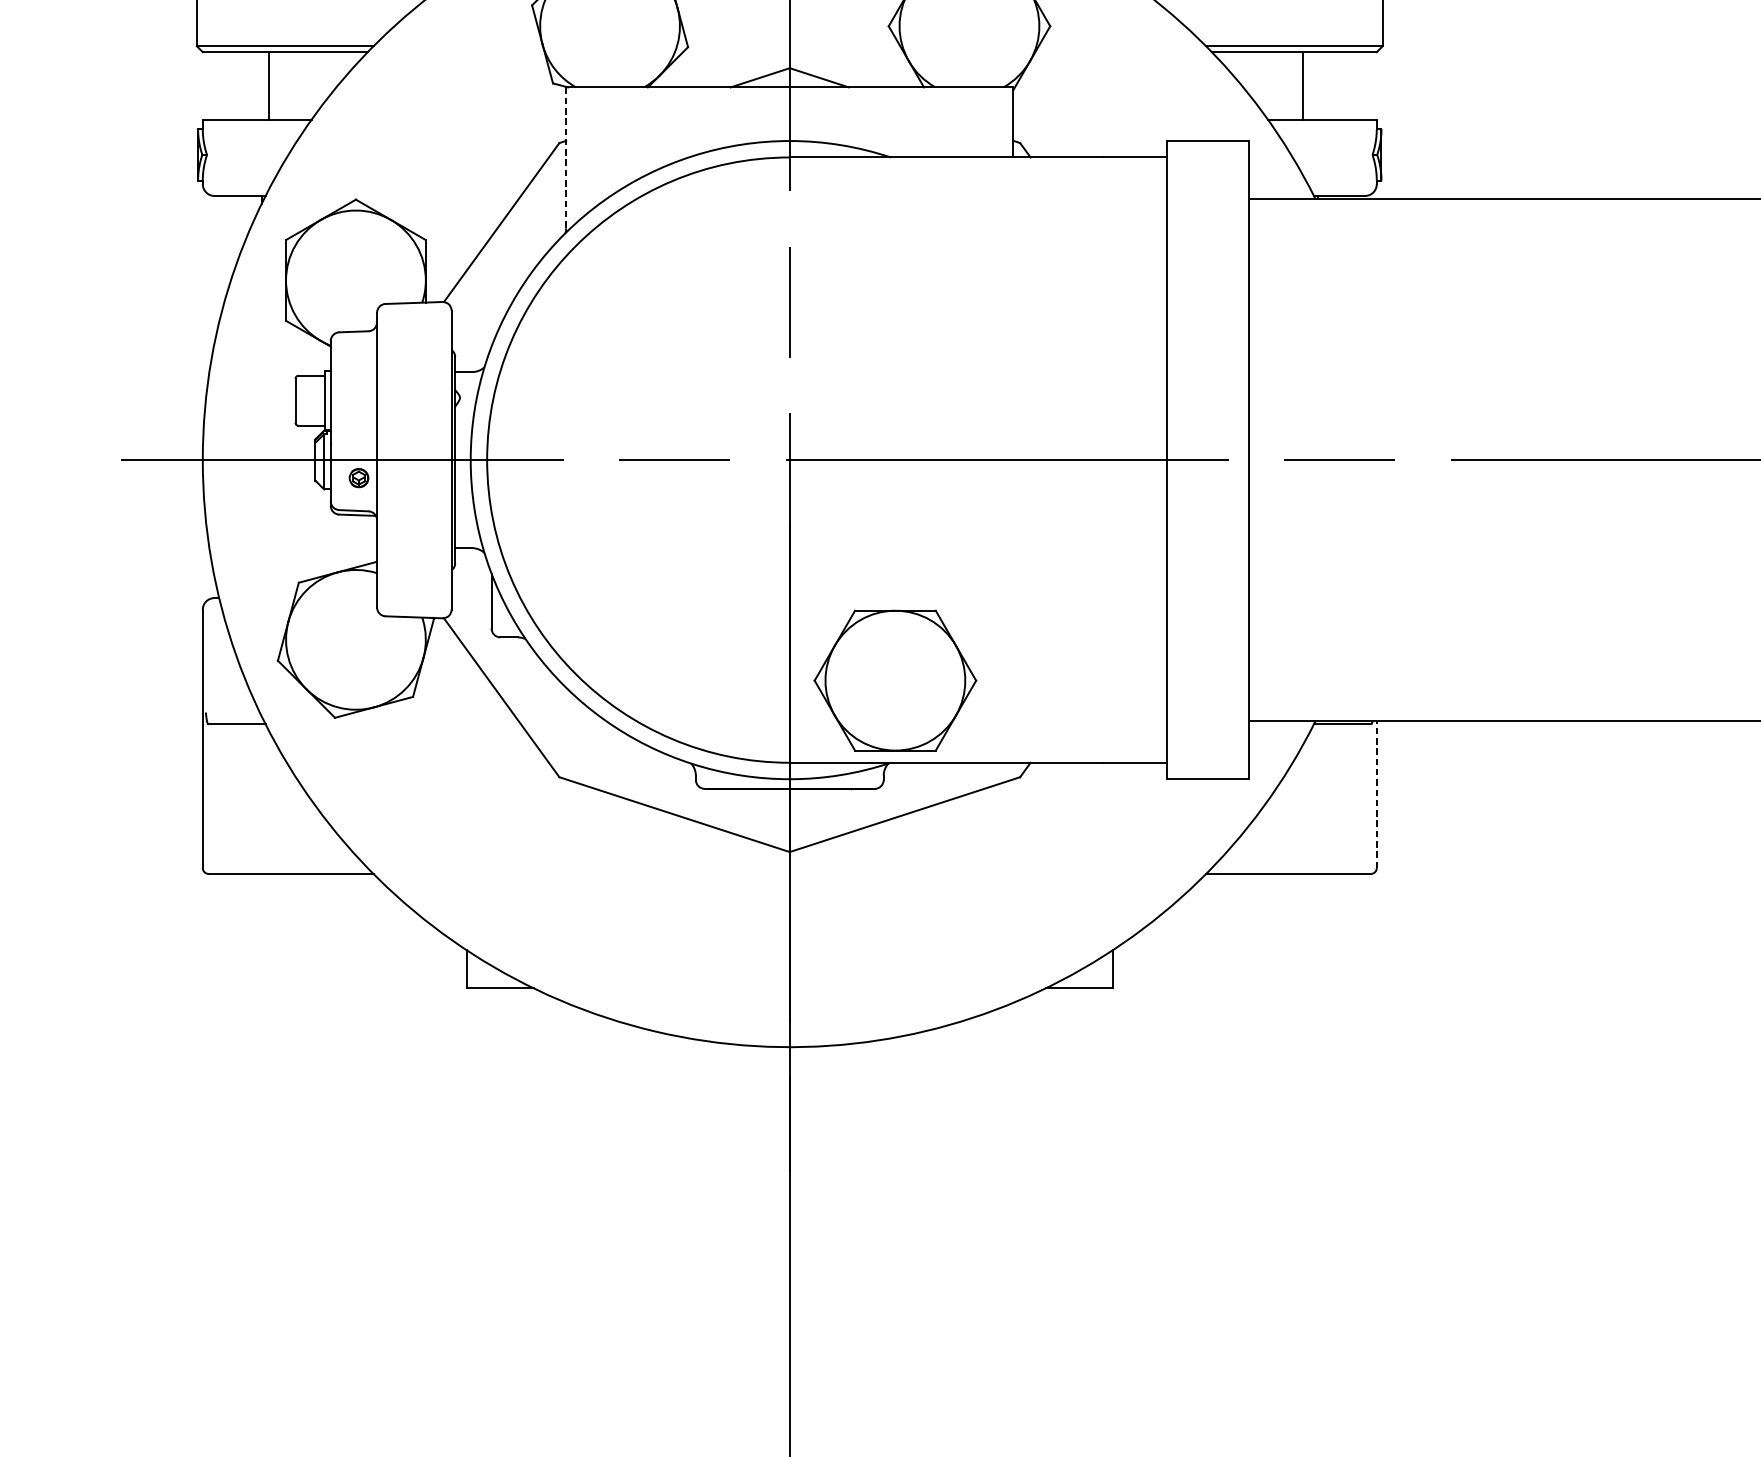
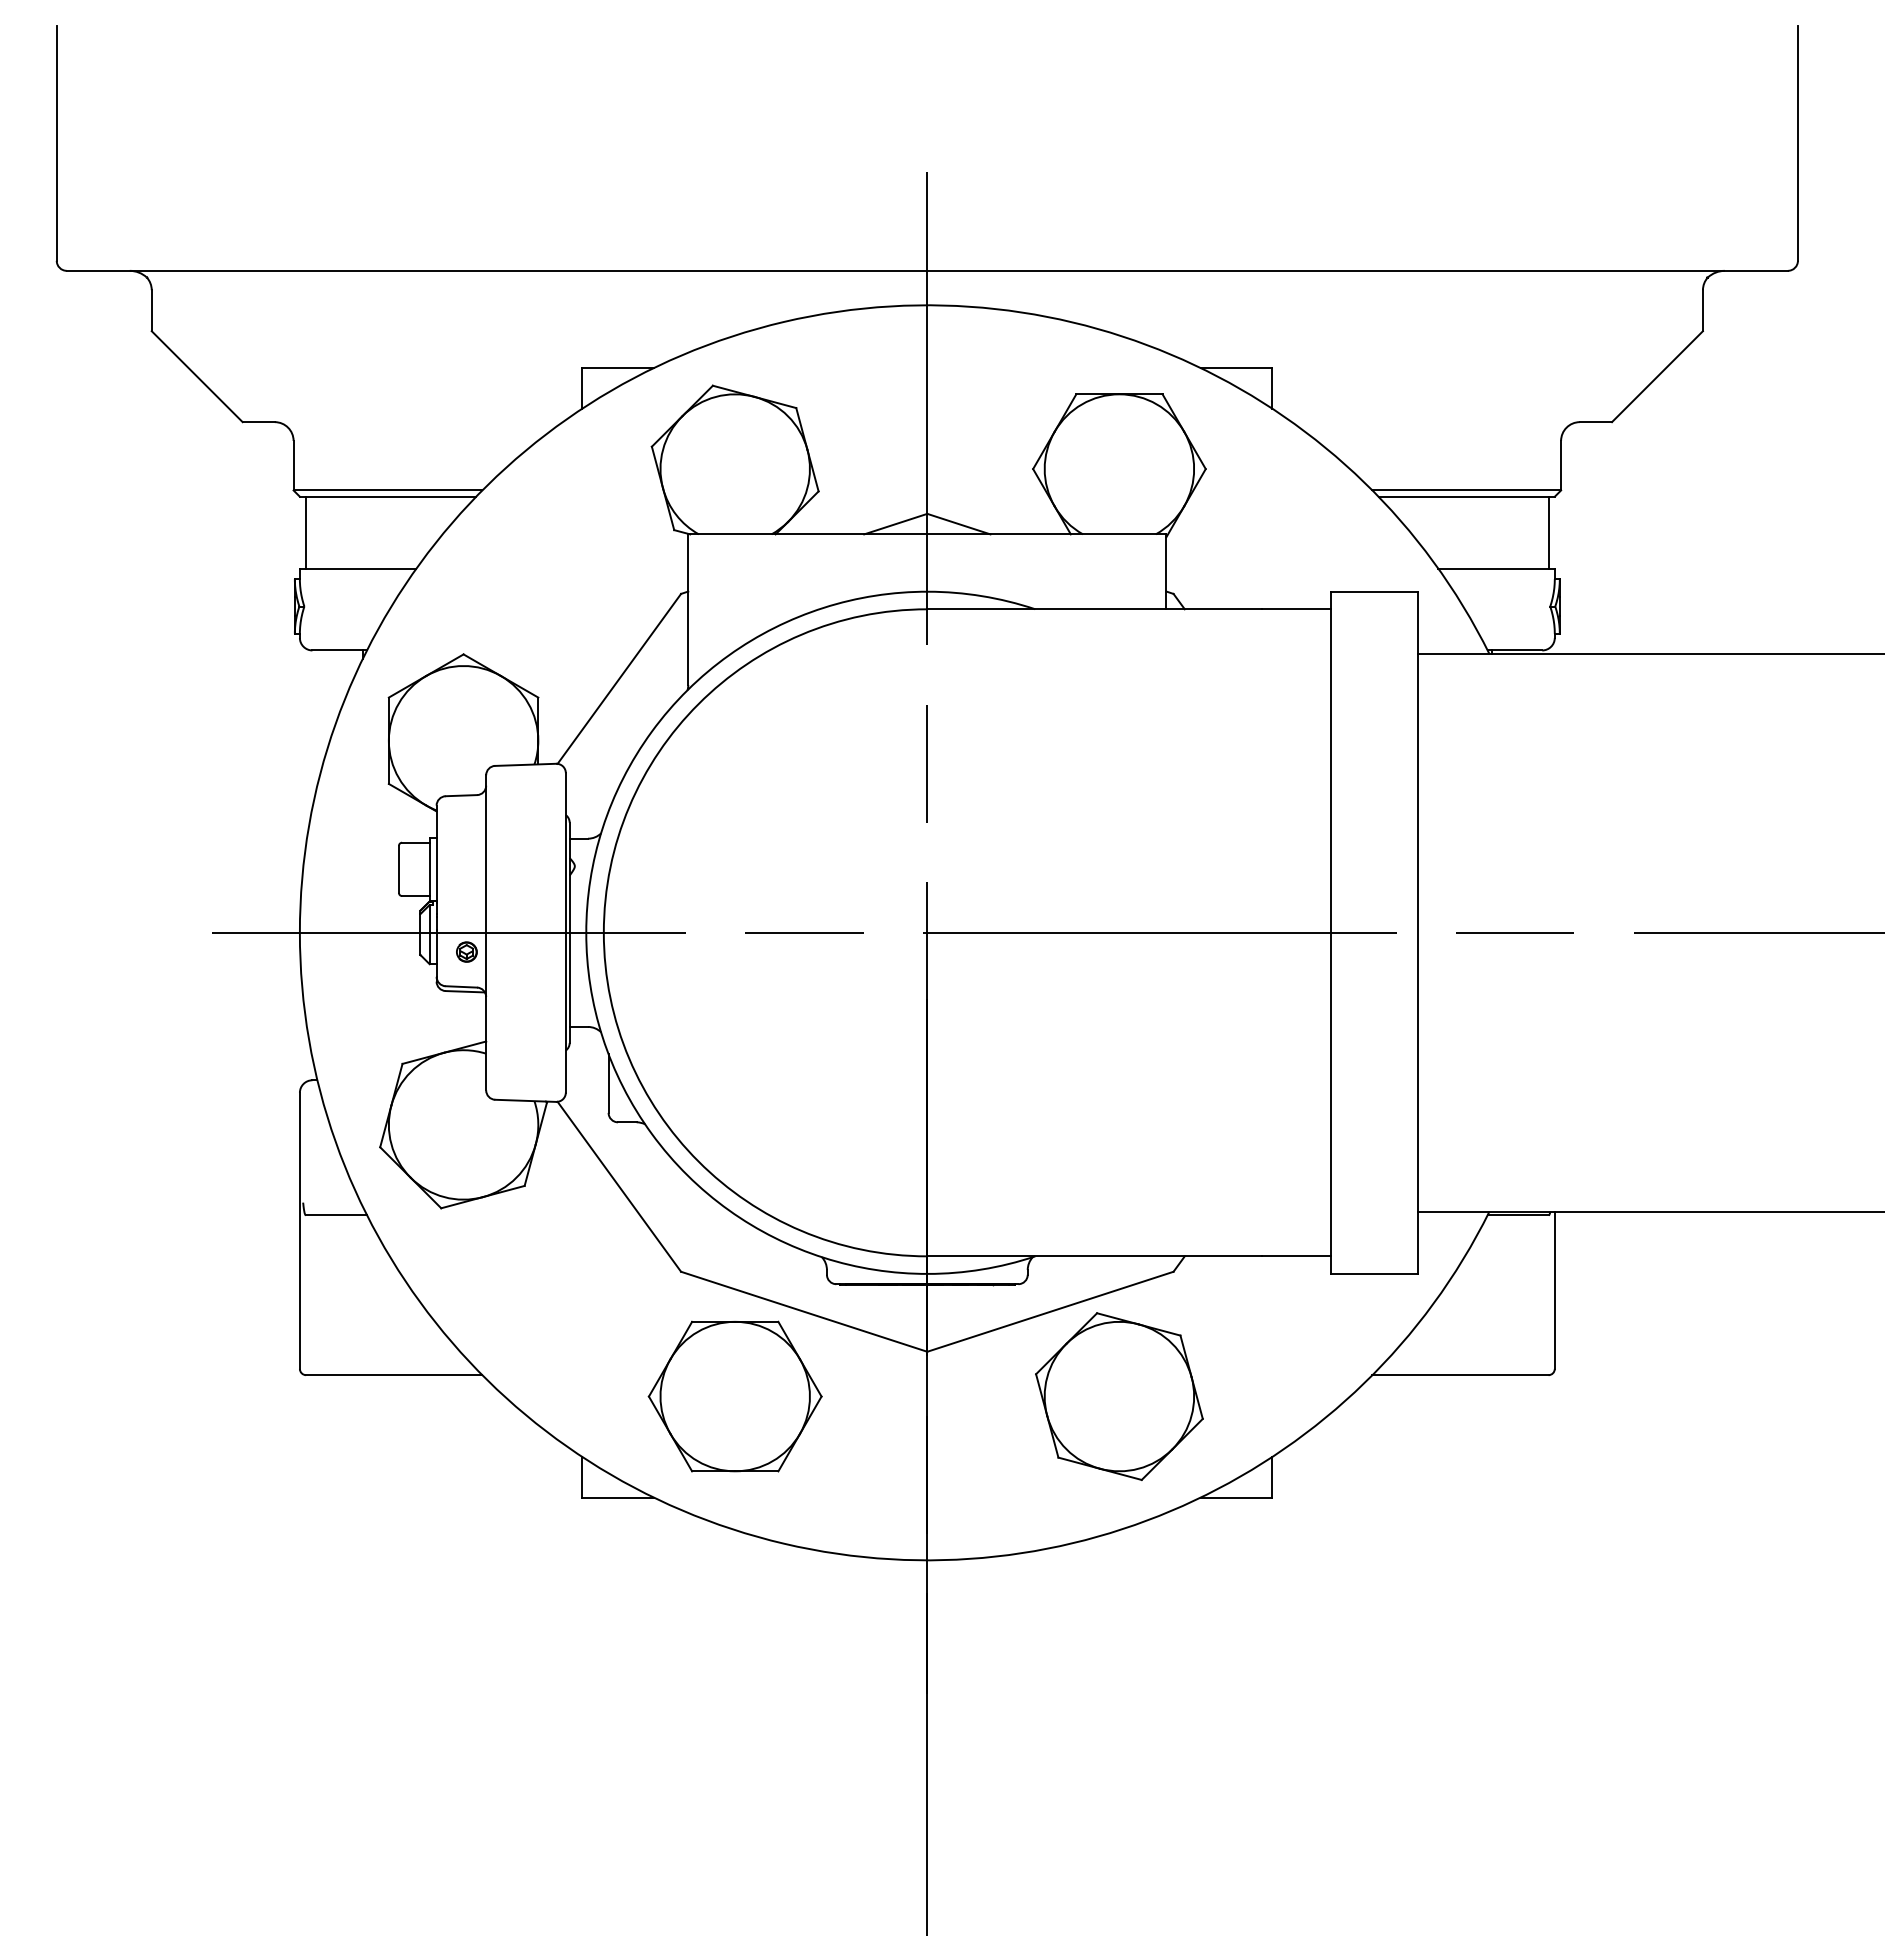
line: (269, 85) -> (306, 532), moved
line: (1302, 85) -> (1548, 532), moved
line: (566, 158) -> (688, 610), dashed -> solid
part: (894, 680) -> (734, 1396), moved
line: (1376, 794) -> (1554, 1290), dashed -> solid
part: (969, 893) -> (1119, 1396), added

